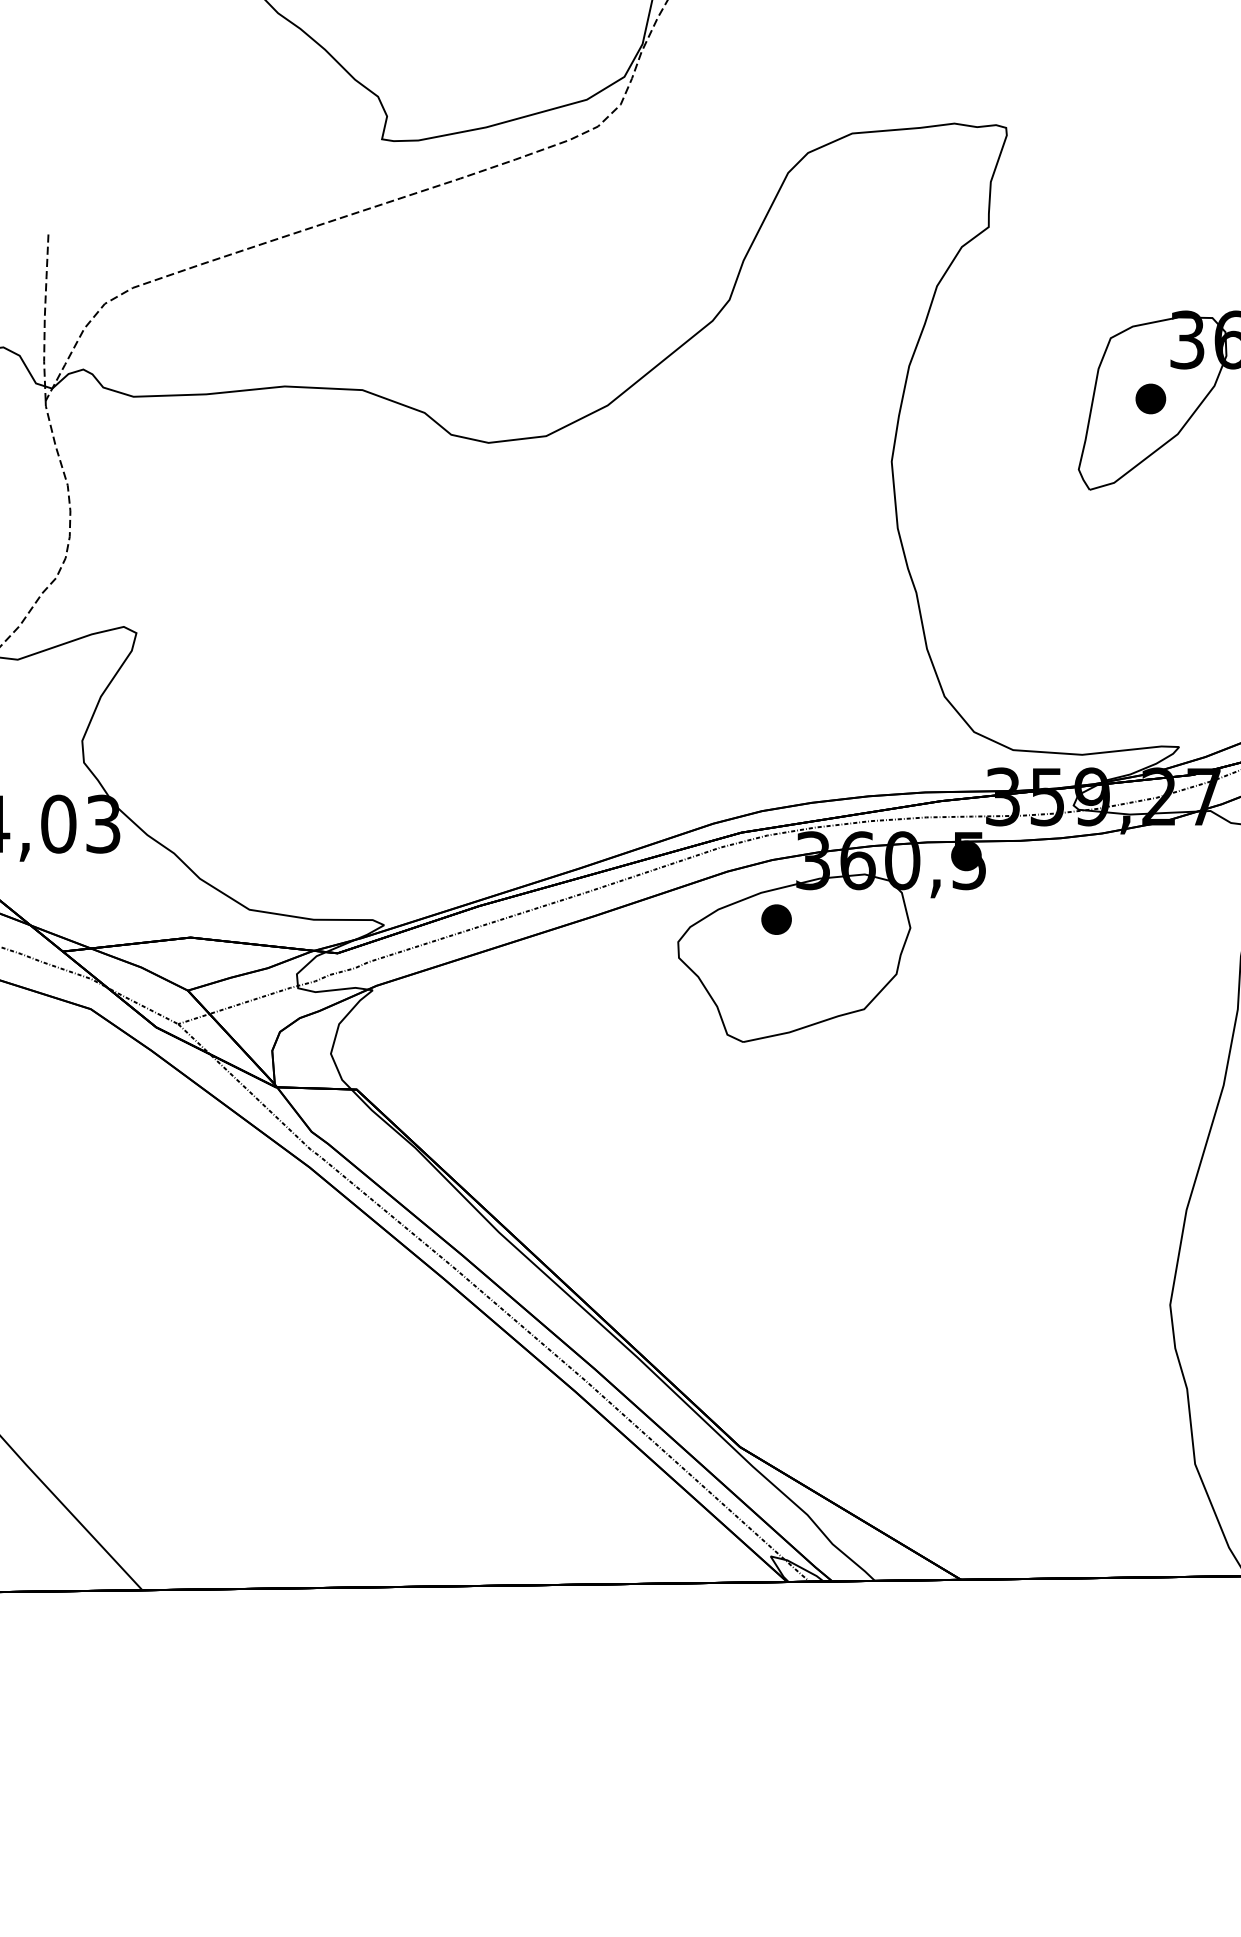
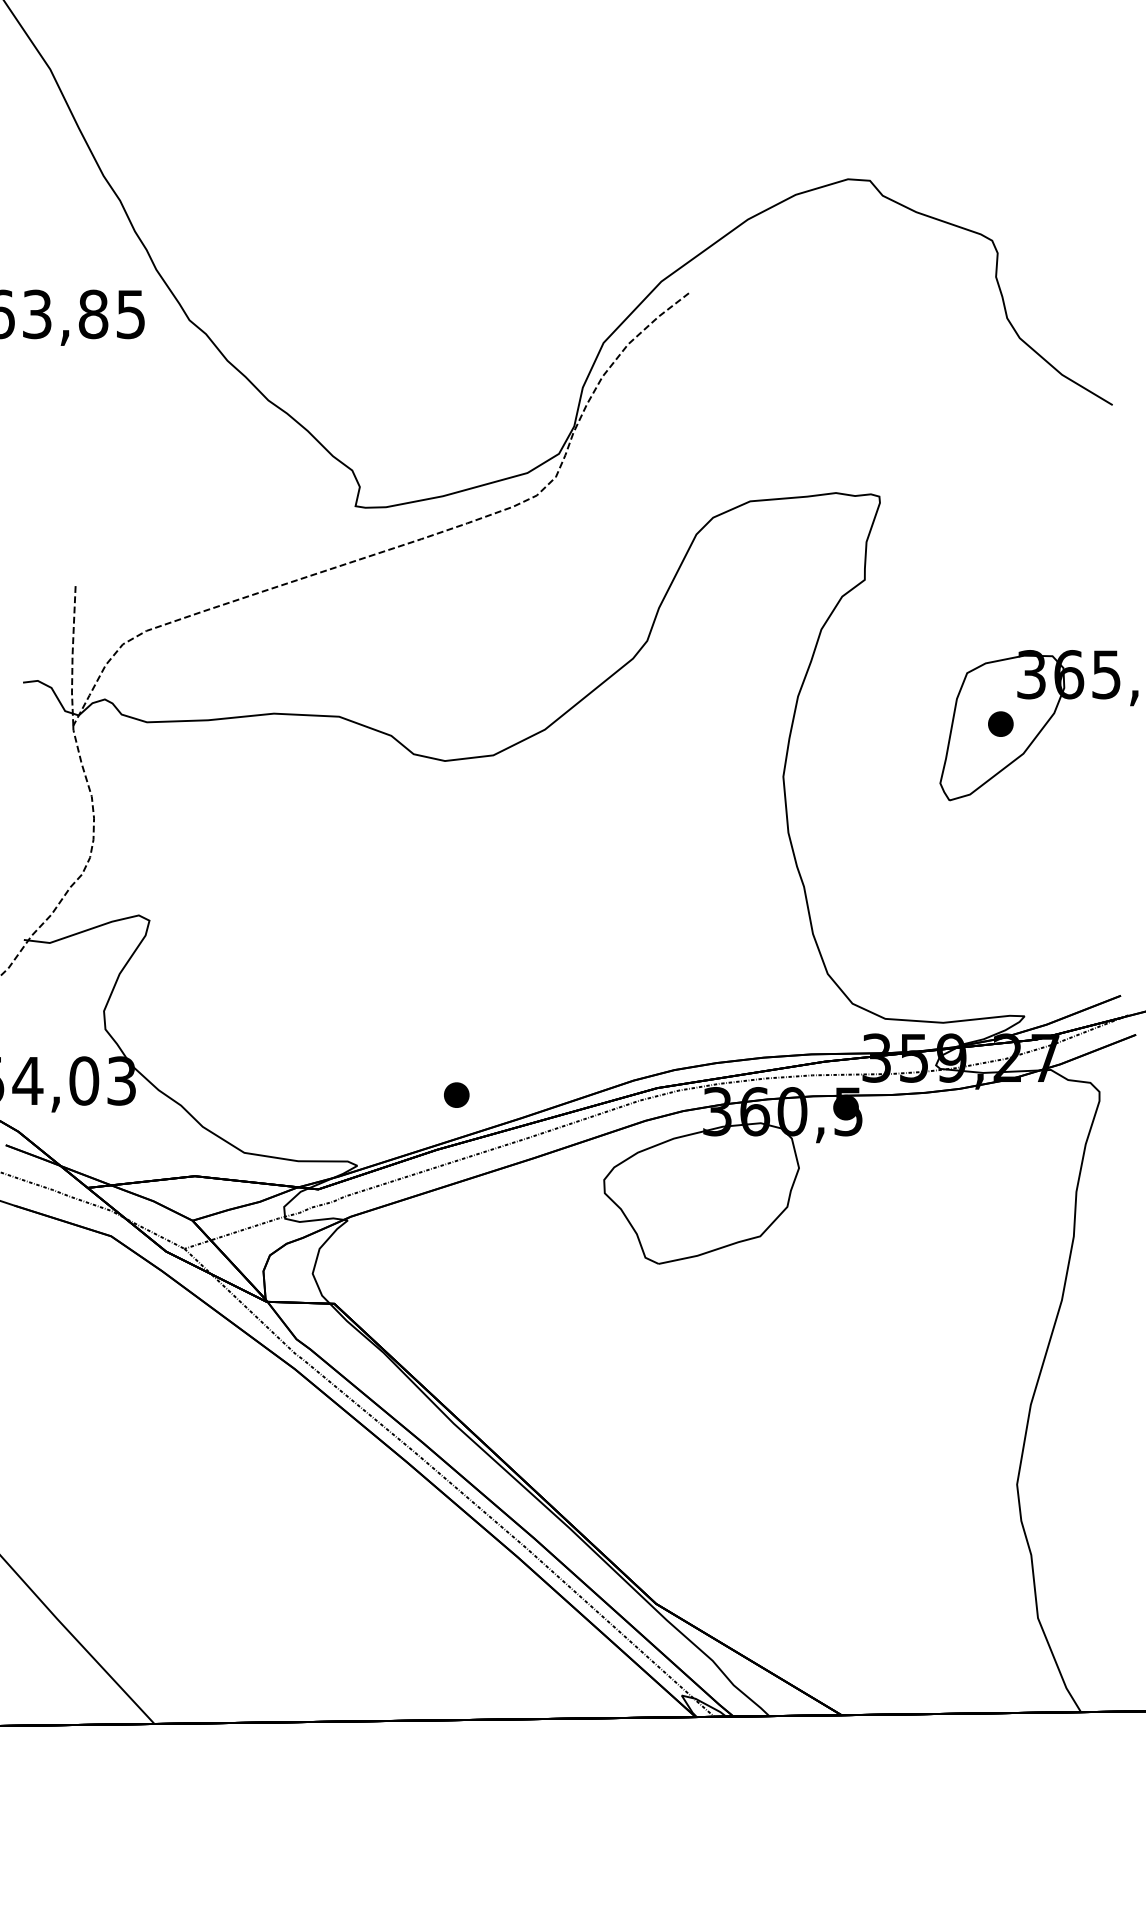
part: (776, 918) -> (456, 1094), moved

